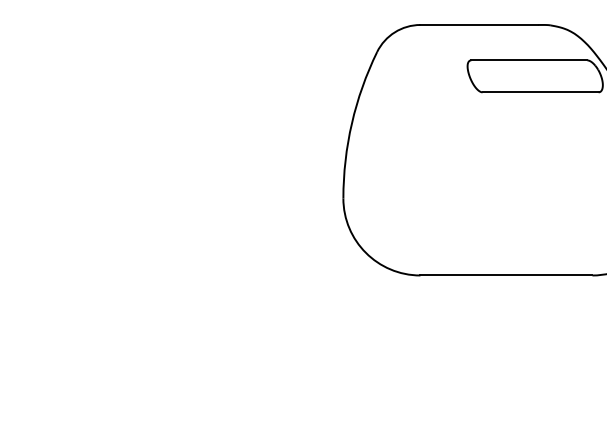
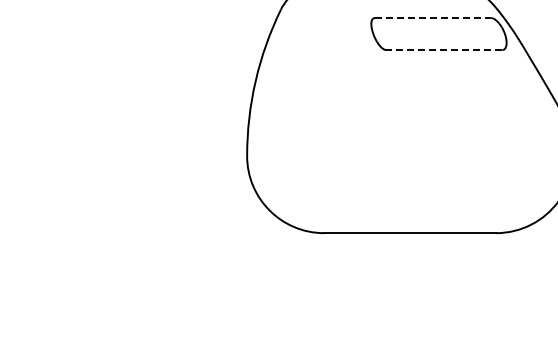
line: (529, 60) -> (433, 18), solid -> dashed
line: (540, 92) -> (444, 50), solid -> dashed

